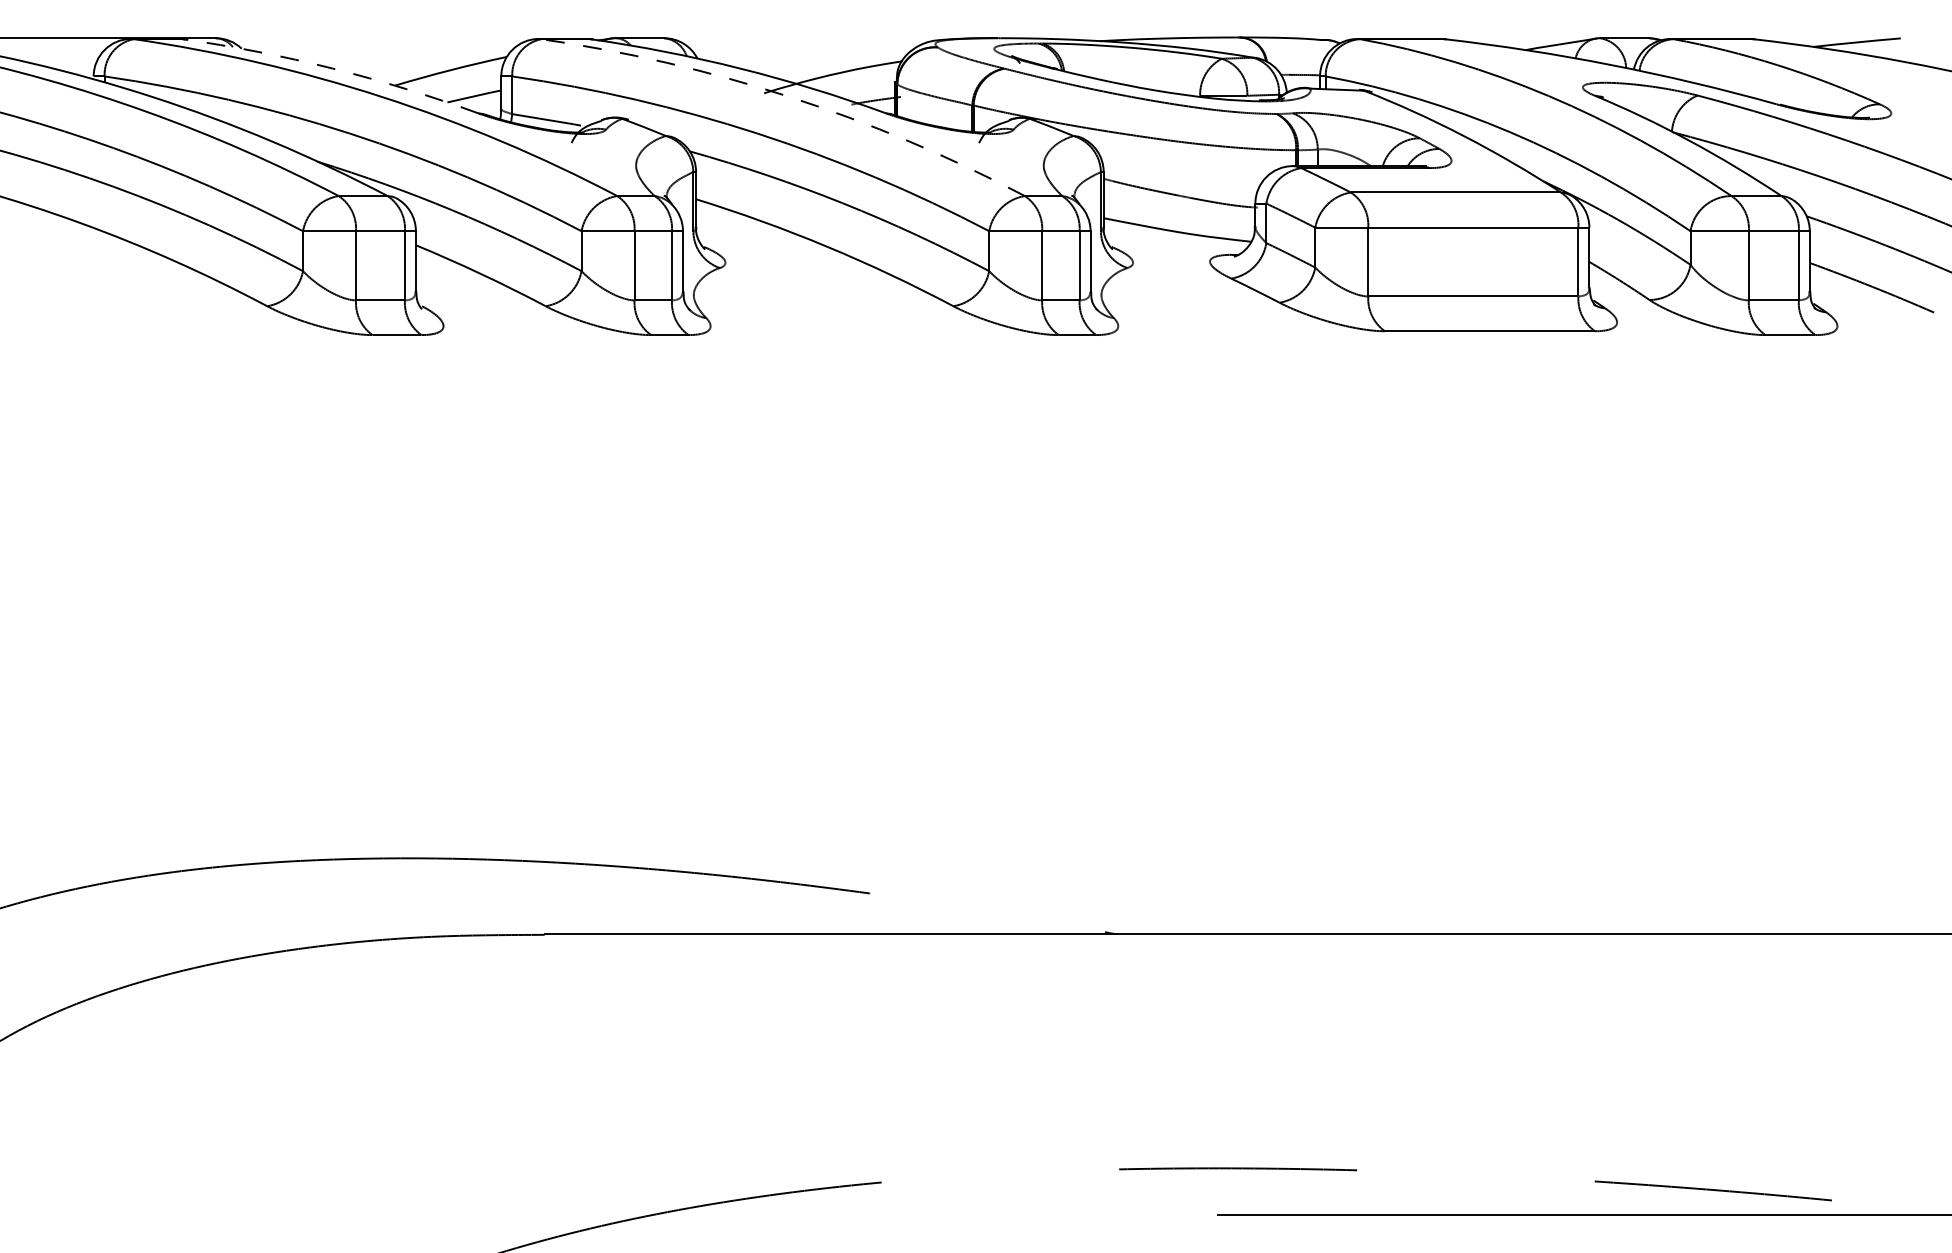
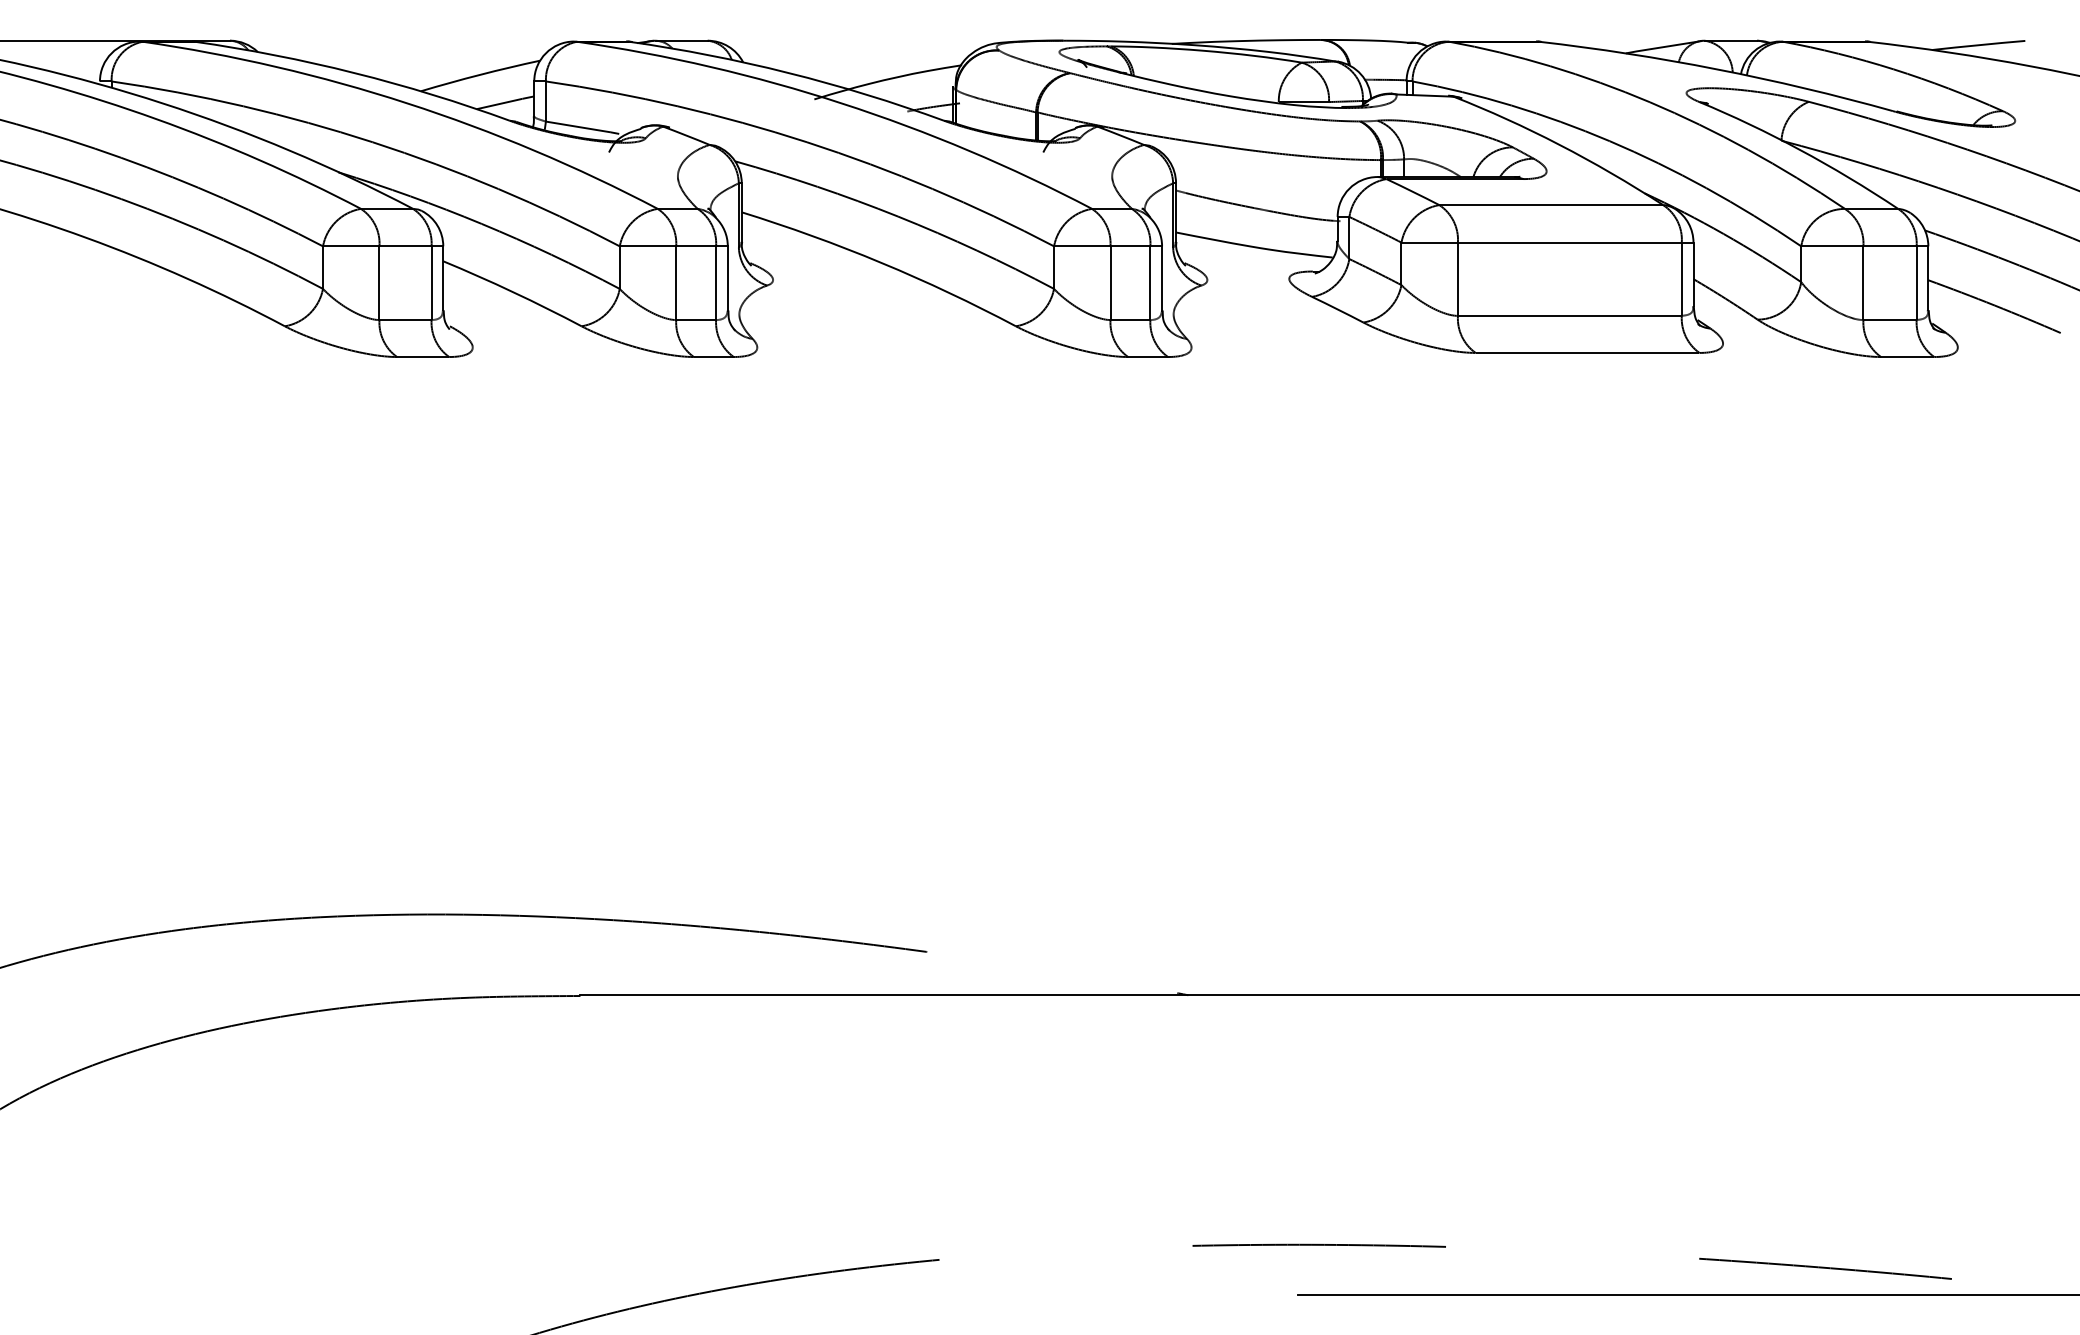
arc: (332, 68) -> (354, 73), dashed -> solid
arc: (789, 97) -> (841, 103), dashed -> solid

